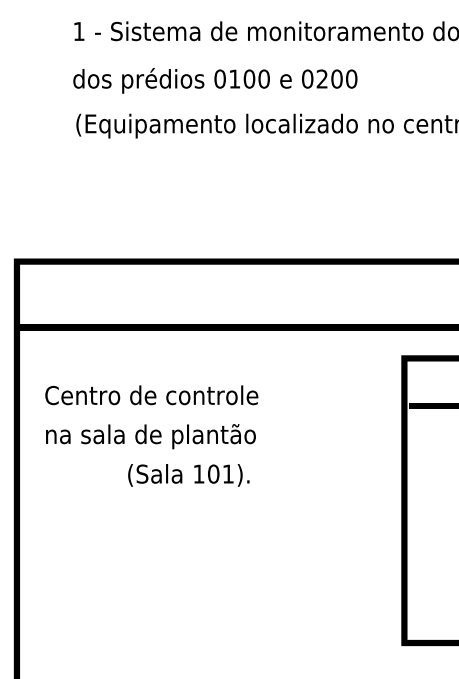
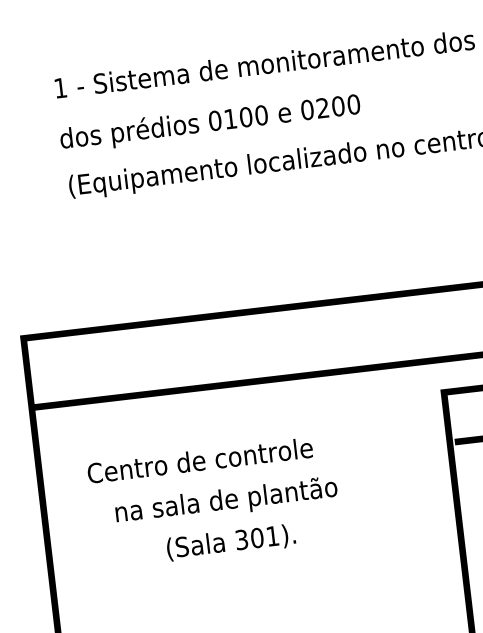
text: (151, 395) -> (199, 460), moved
text: (150, 436) -> (226, 501), moved
text: (198, 473) -> (241, 539), 101). -> 301).

